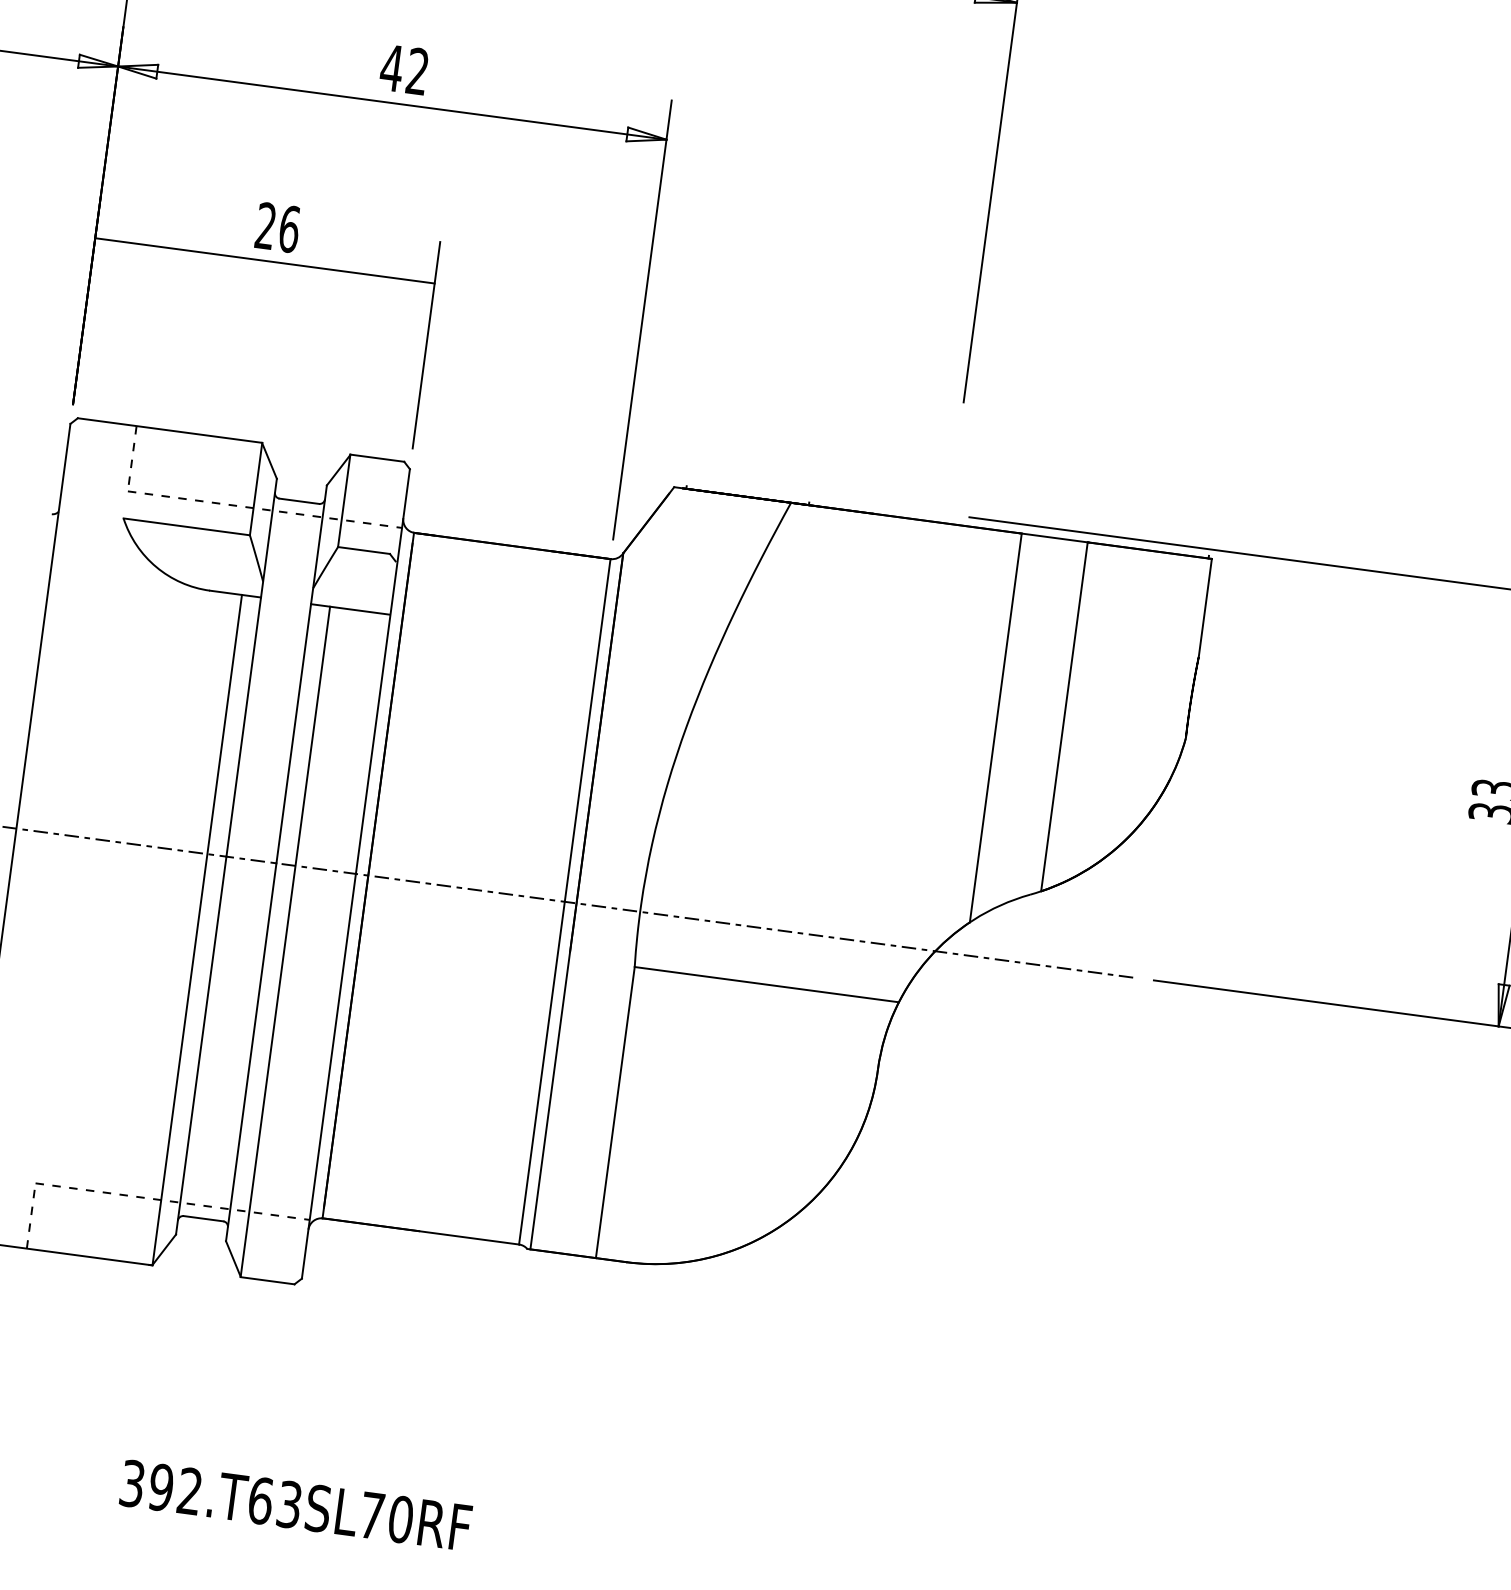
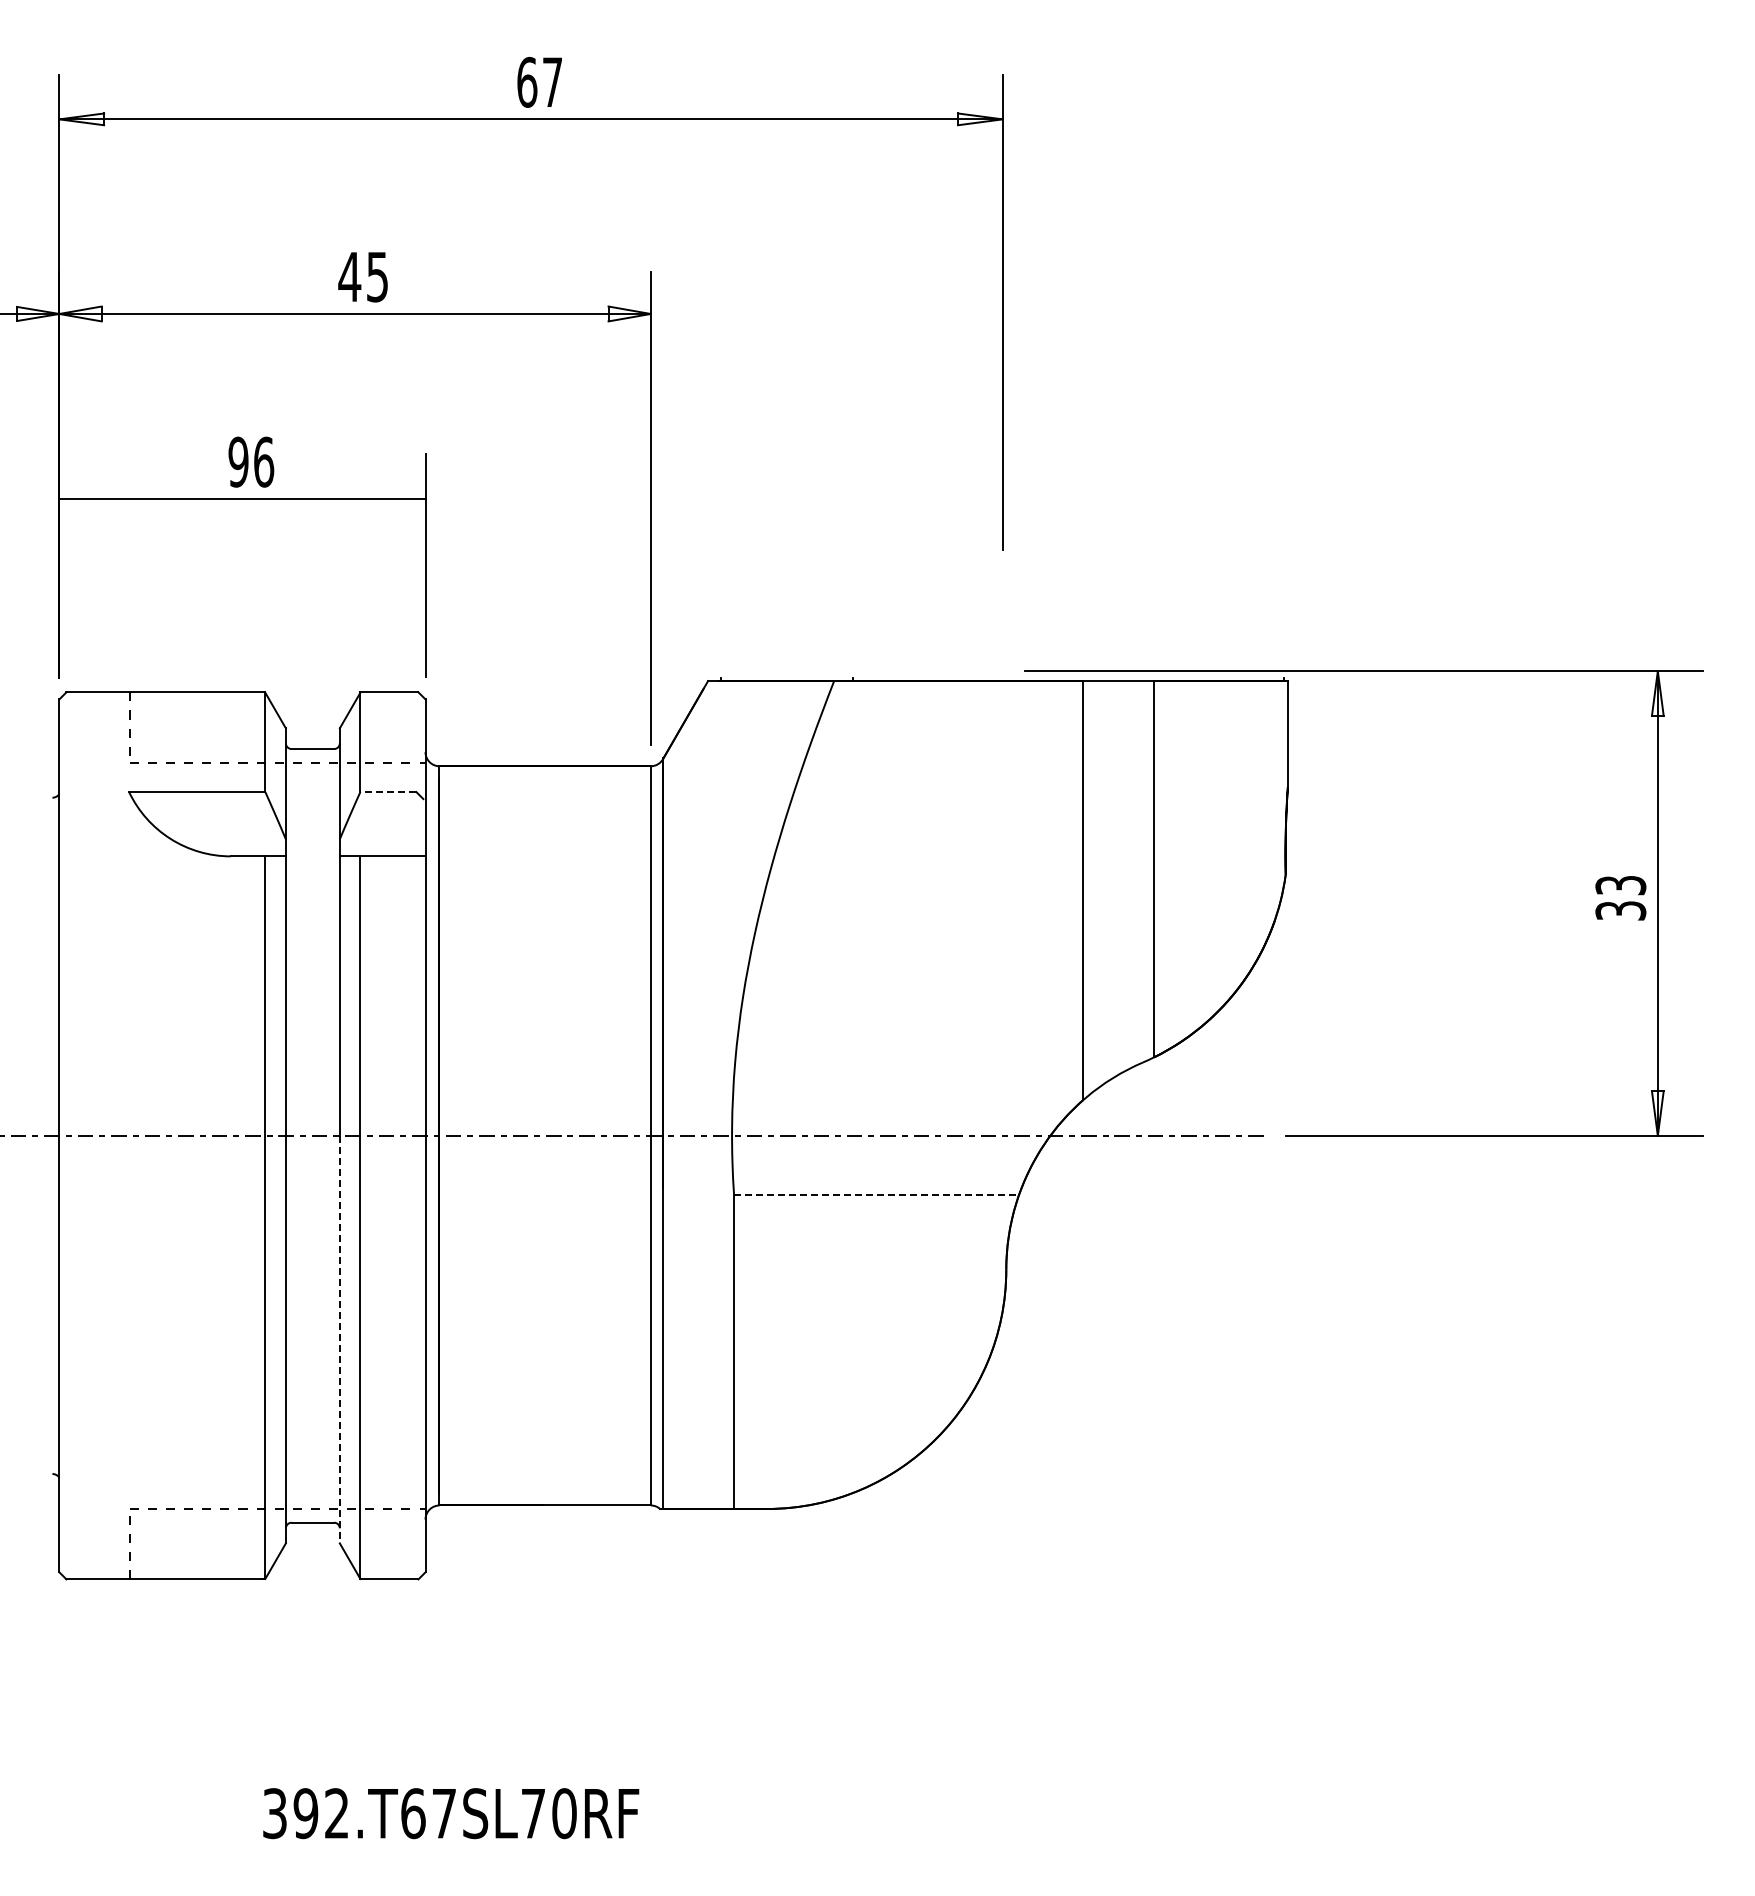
text: (417, 71) -> (377, 276), 42 -> 45
text: (265, 225) -> (238, 461), 26 -> 96
line: (364, 550) -> (388, 792), solid -> dashed
line: (767, 985) -> (877, 1195), solid -> dashed
line: (250, 1052) -> (339, 1339), solid -> dashed
text: (288, 1504) -> (443, 1813), 392.T63SL70RF -> 392.T67SL70RF

